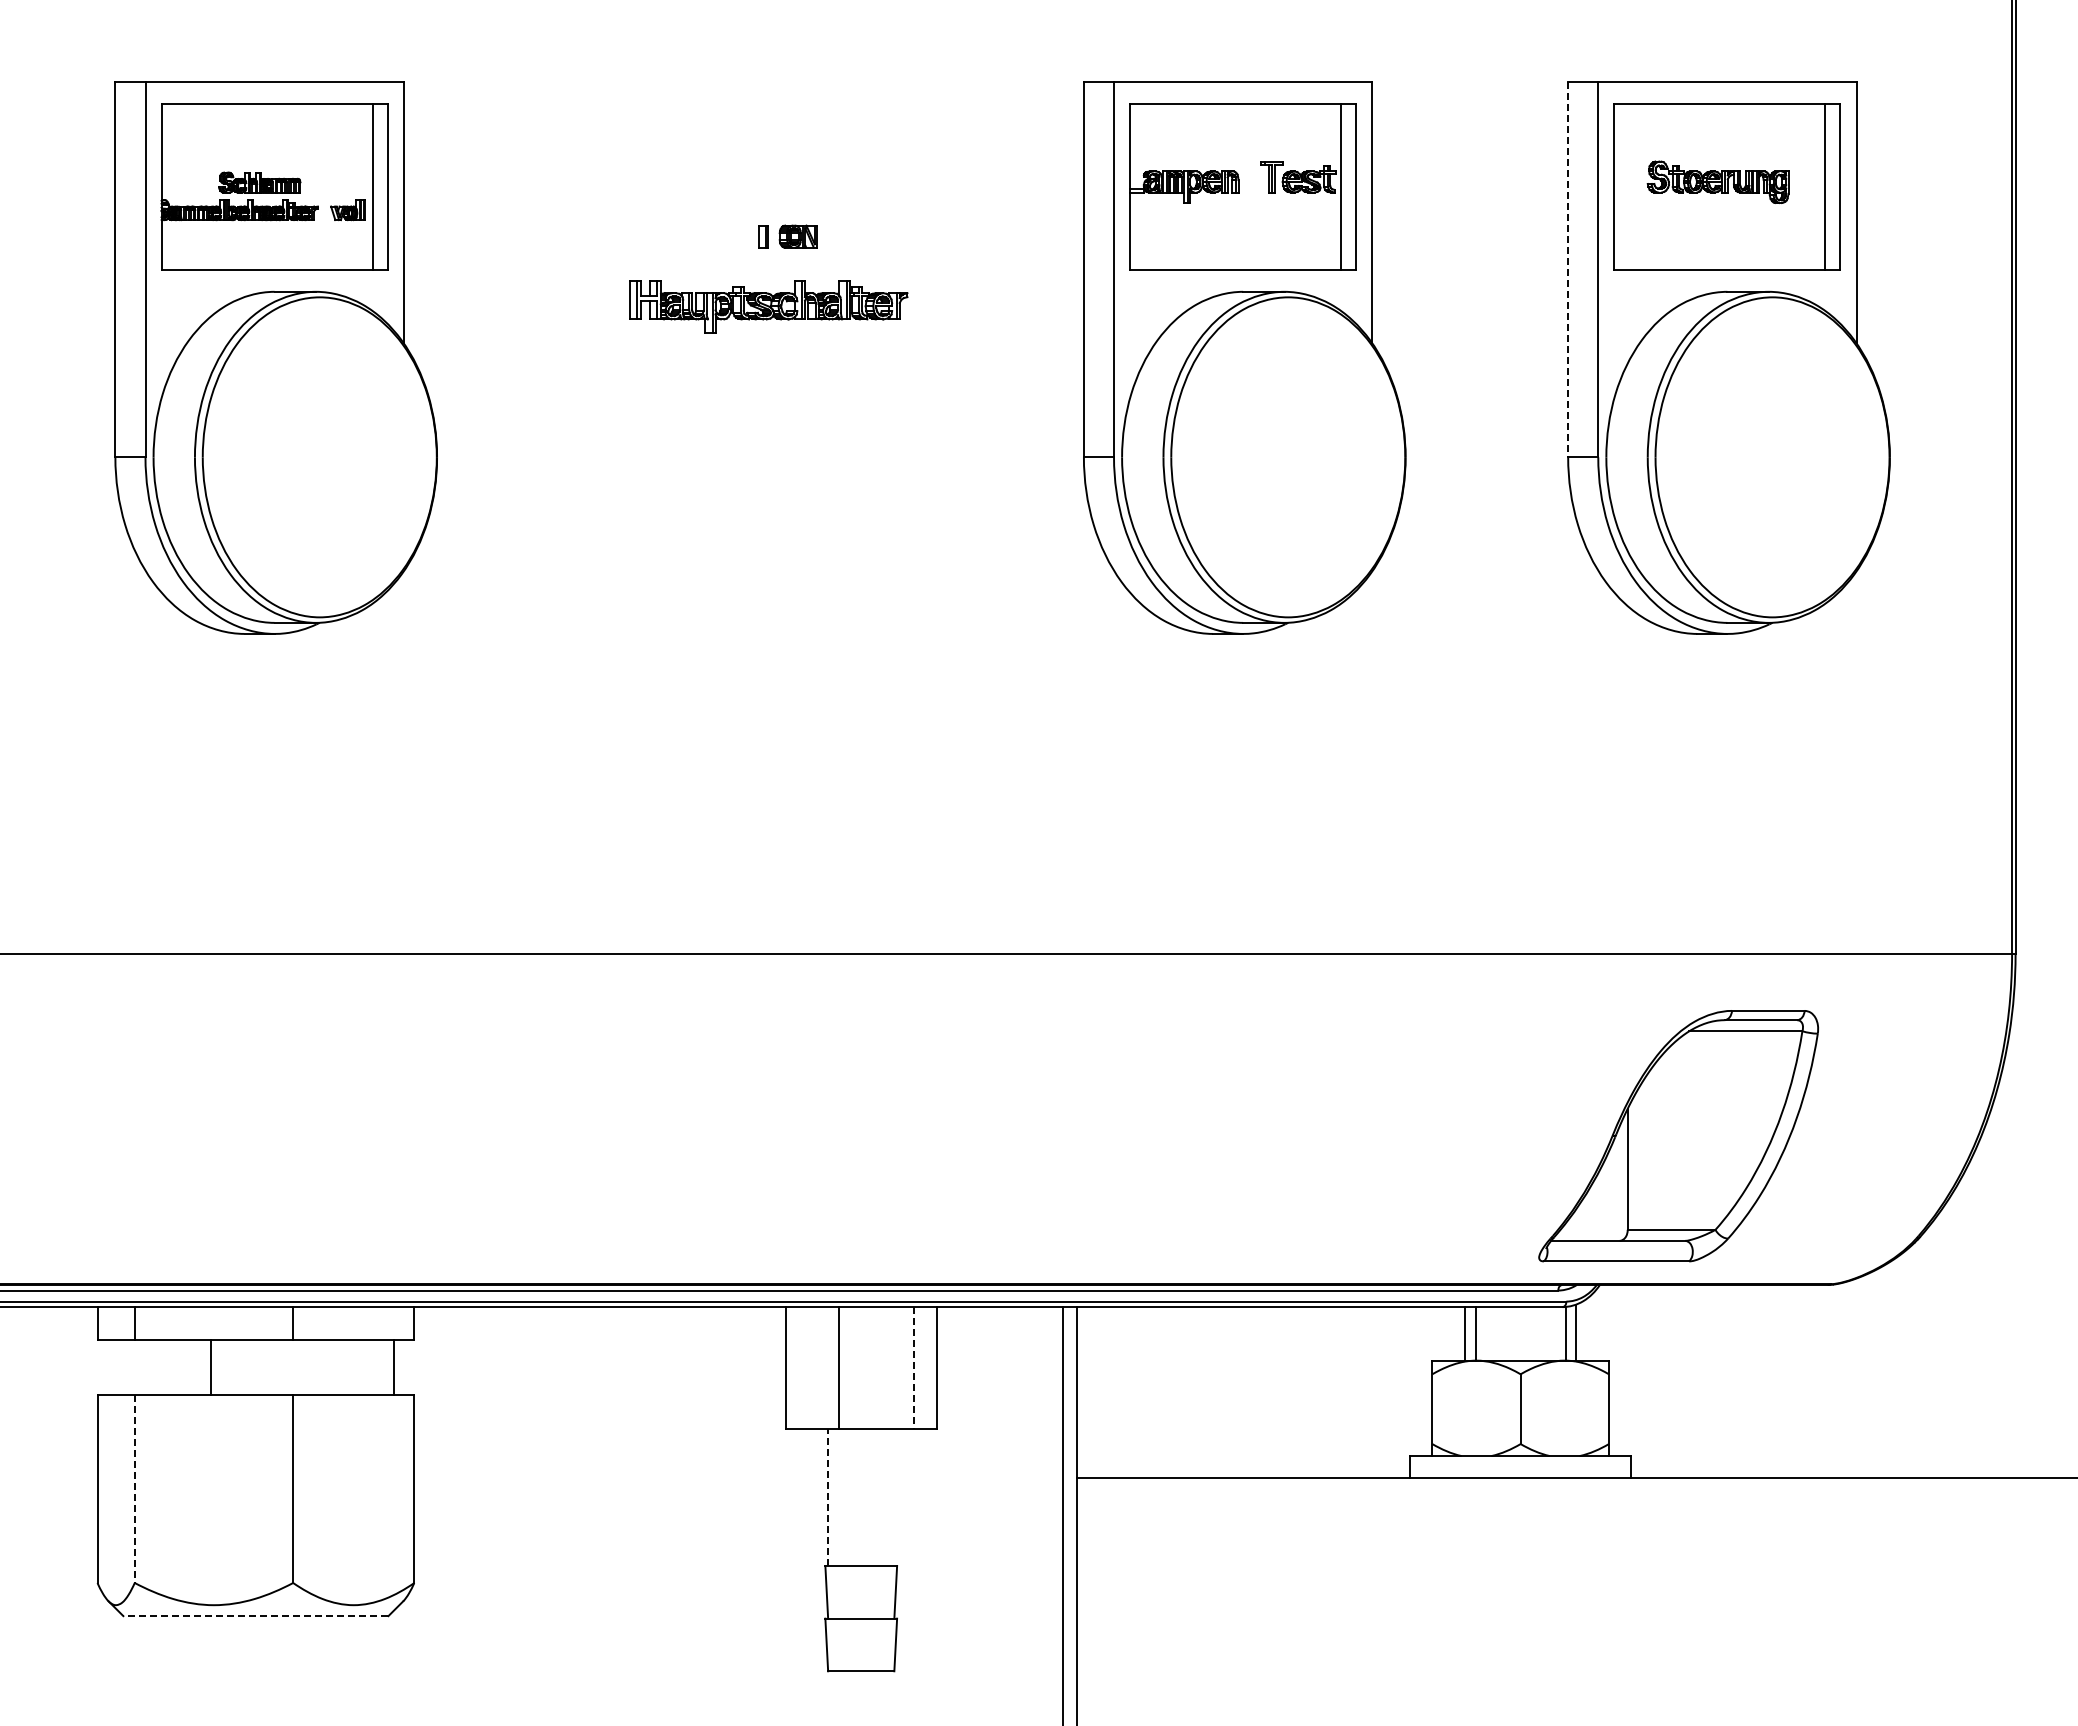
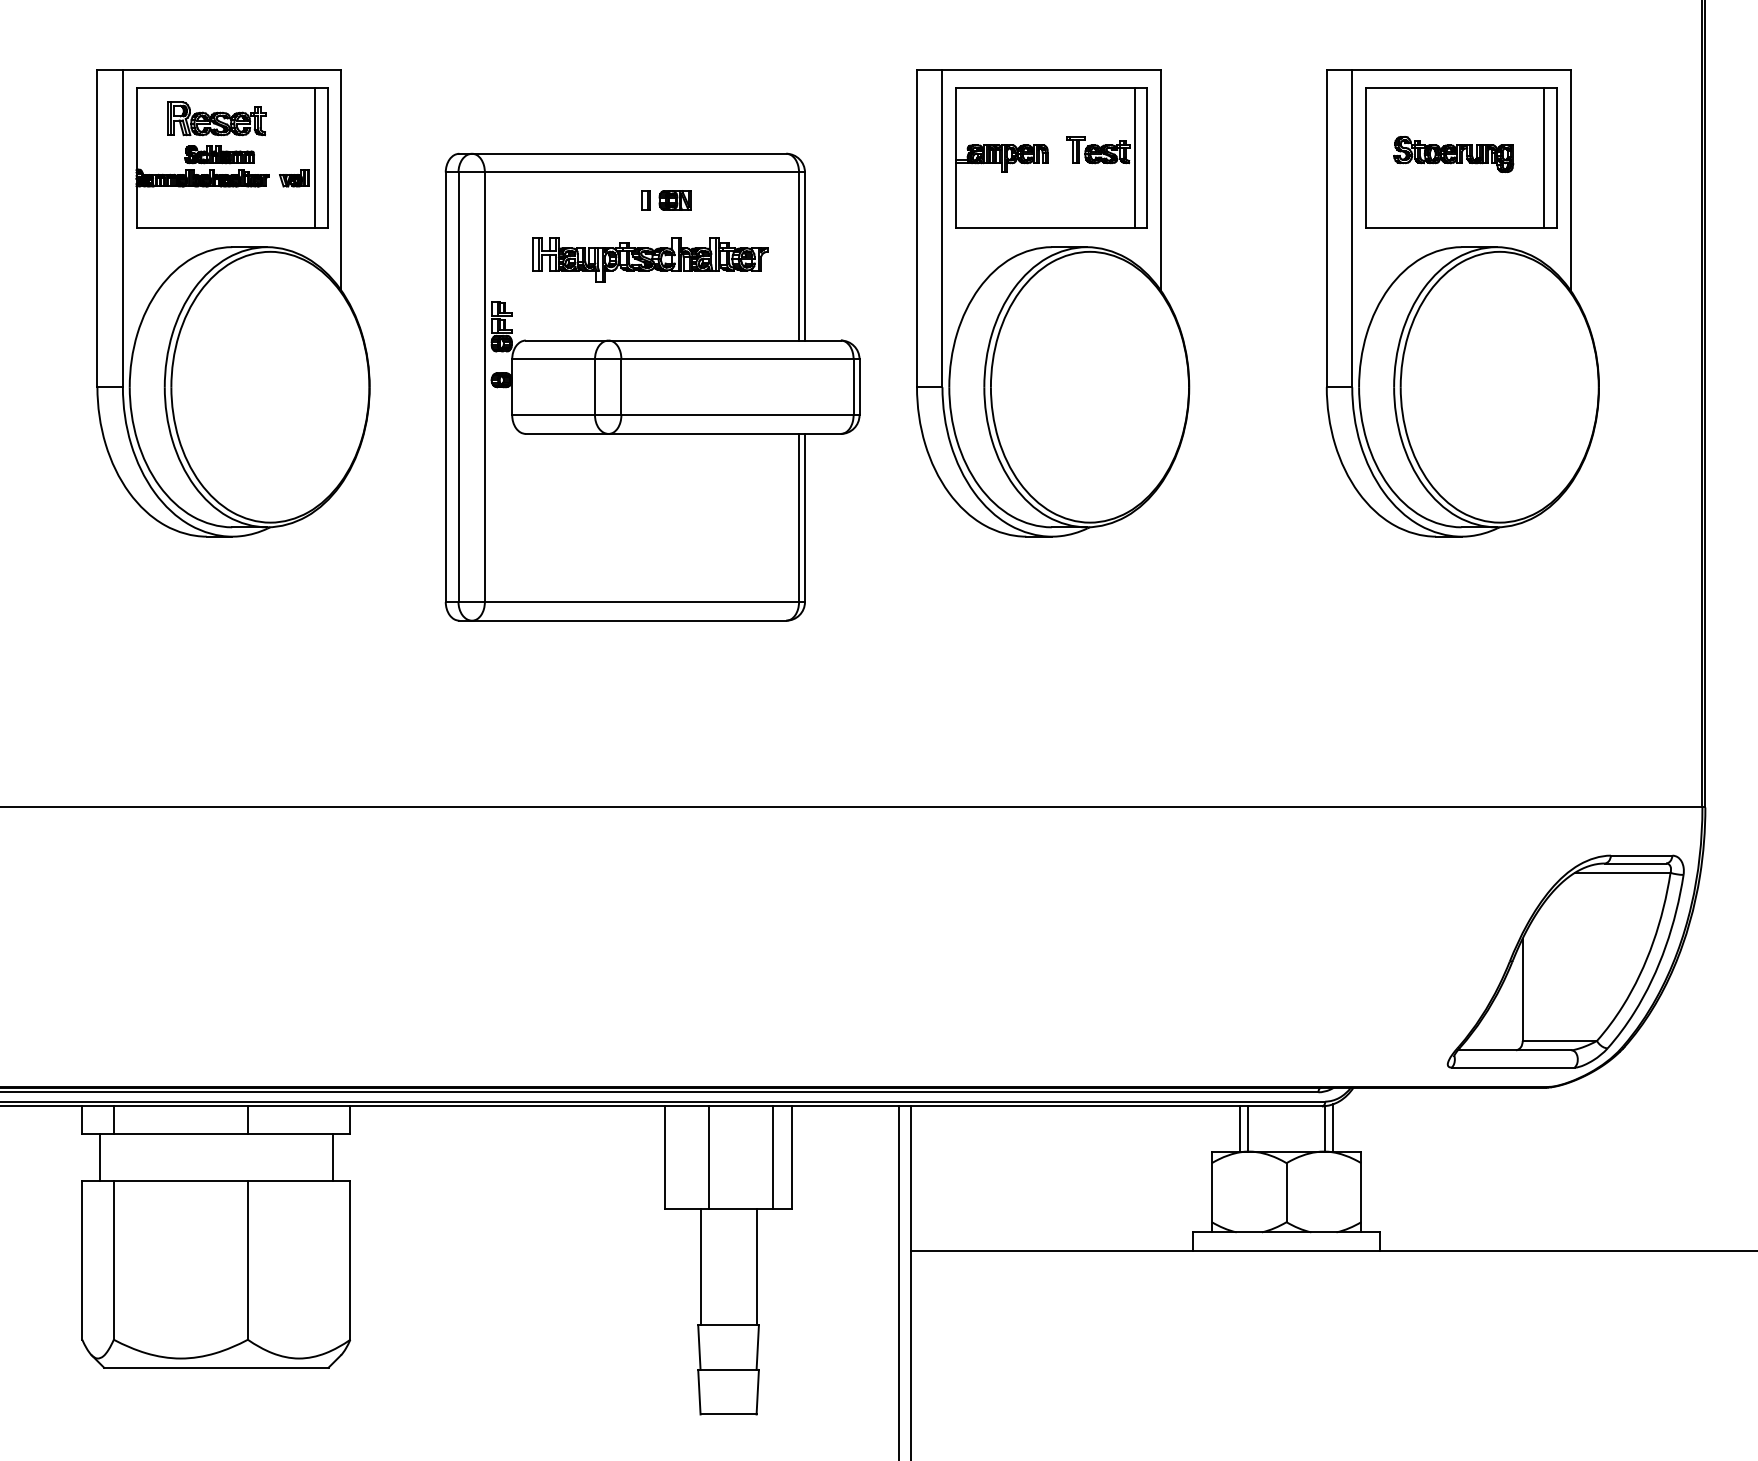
part: (256, 139) -> (216, 118), added
line: (1568, 269) -> (1327, 228), dashed -> solid
part: (771, 457) -> (652, 387), added
part: (1678, 1136) -> (1565, 961), moved
line: (210, 1367) -> (99, 1157), moved
line: (913, 1367) -> (772, 1157), dashed -> solid
line: (134, 1489) -> (113, 1260), dashed -> solid
line: (828, 1497) -> (700, 1267), dashed -> solid
line: (894, 1497) -> (756, 1267), added
line: (255, 1616) -> (216, 1368), dashed -> solid

